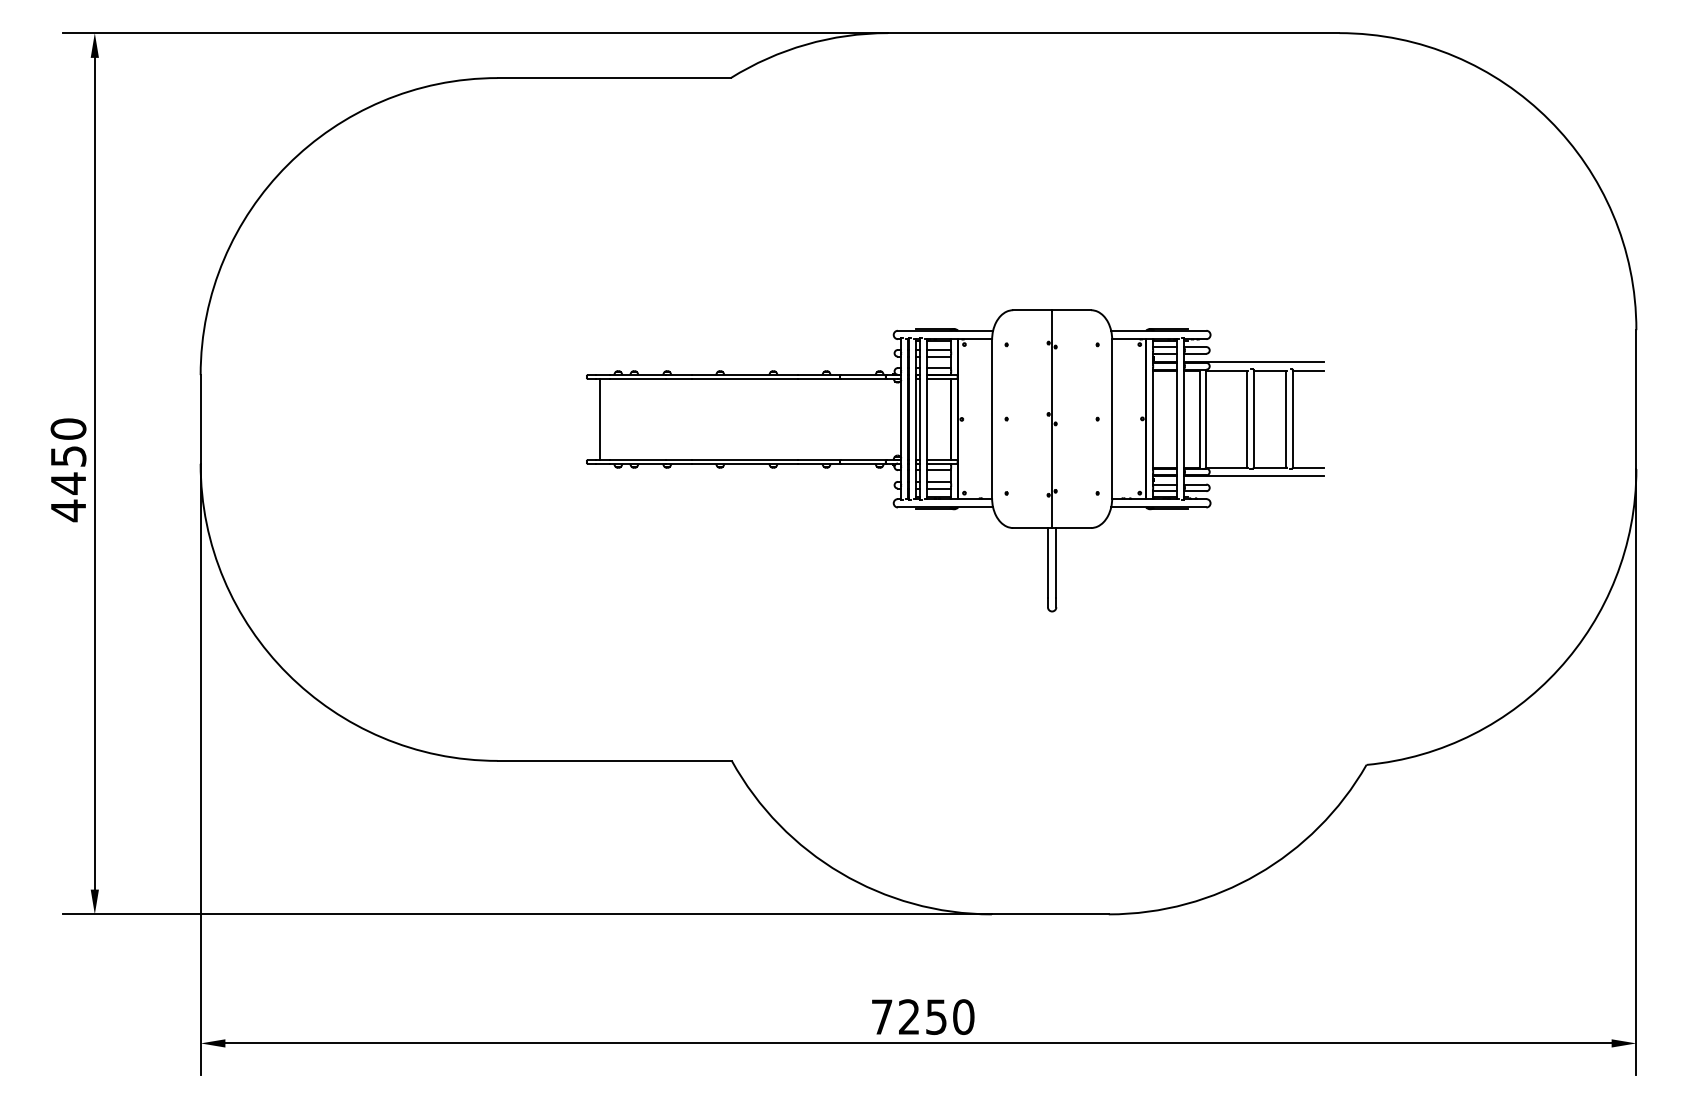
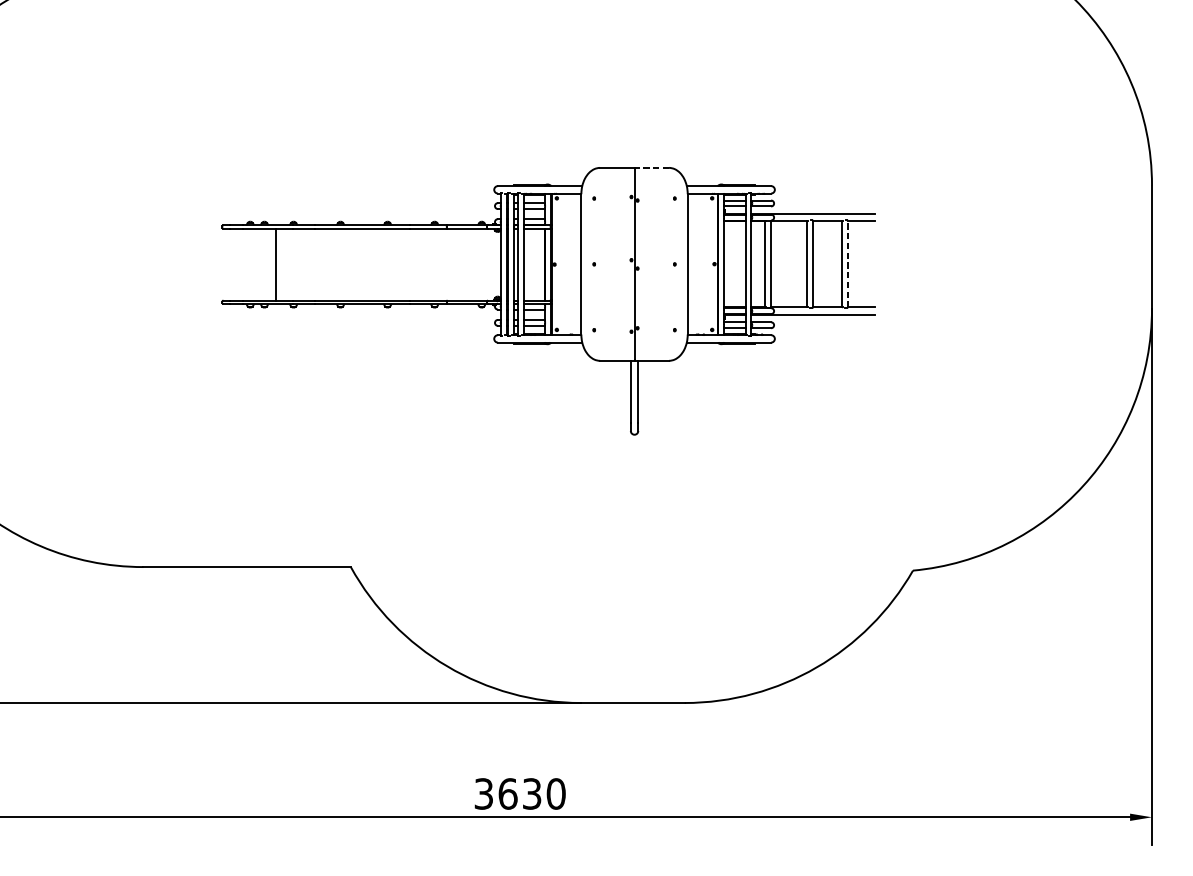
line: (1071, 310) -> (651, 168), solid -> dashed
line: (1292, 418) -> (847, 263), solid -> dashed
line: (599, 419) -> (276, 264), moved
text: (908, 1016) -> (507, 793), 7250 -> 3630

